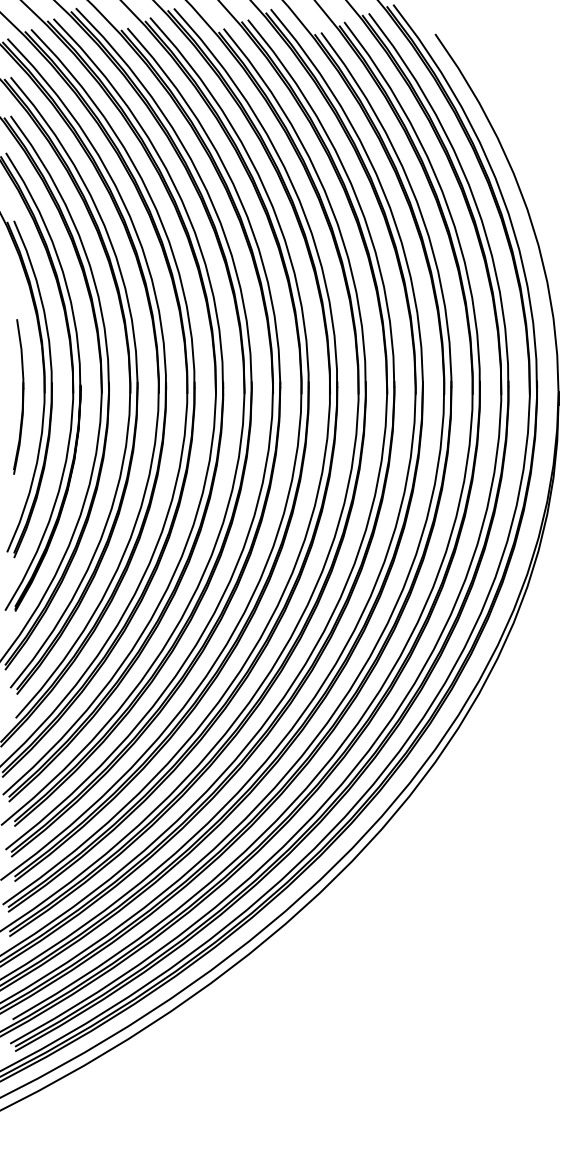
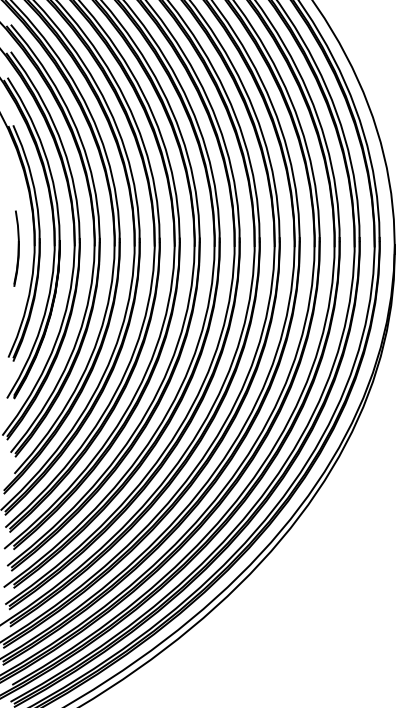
part: (18, 396) -> (16, 248), size x0.7

